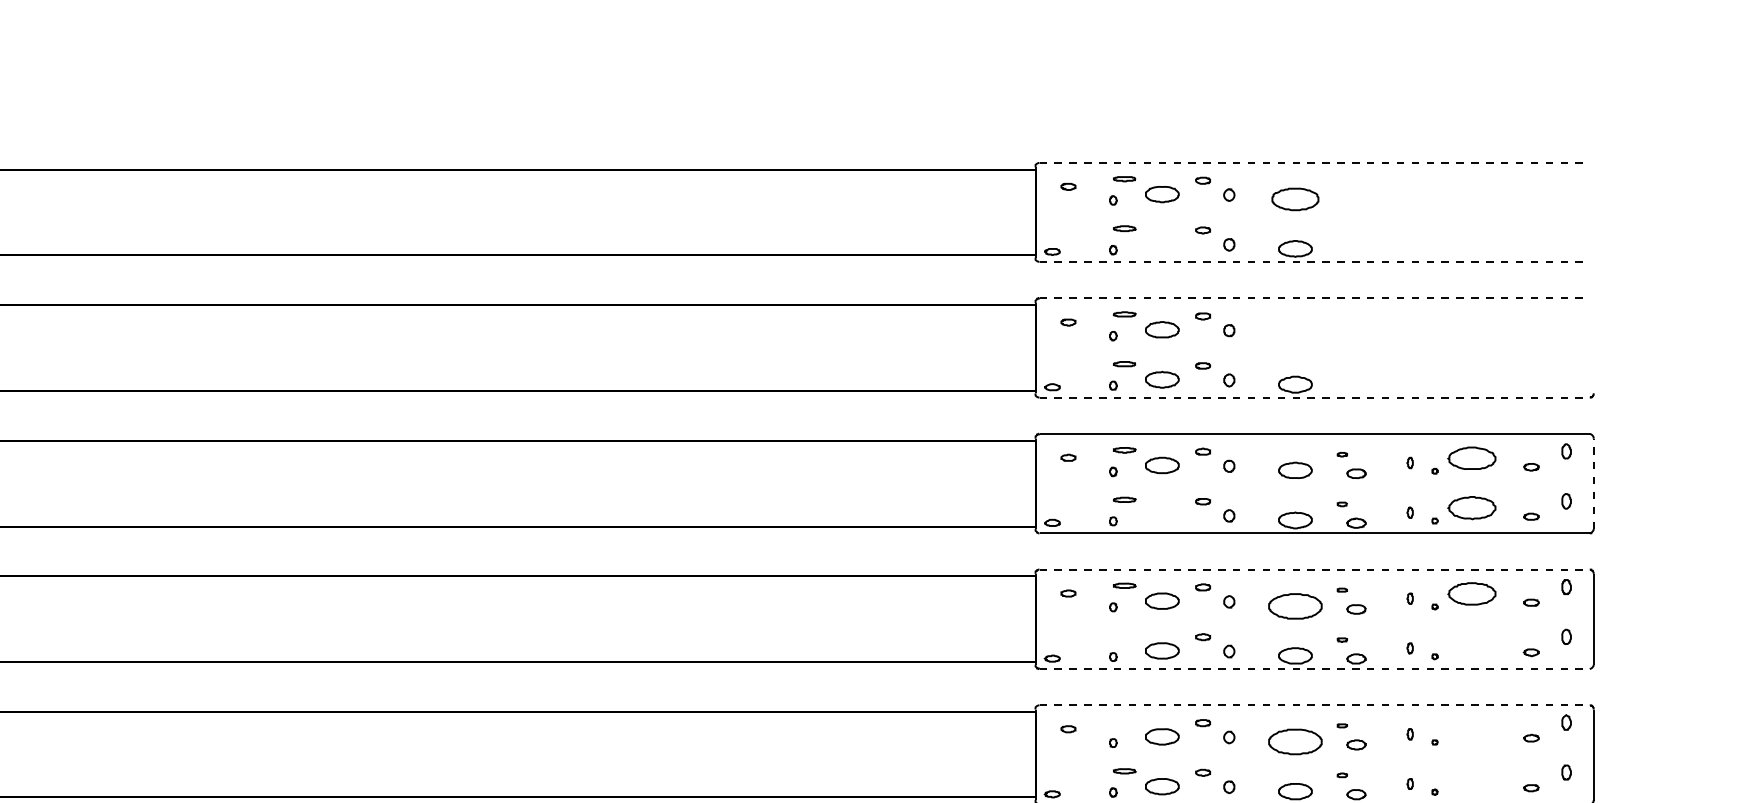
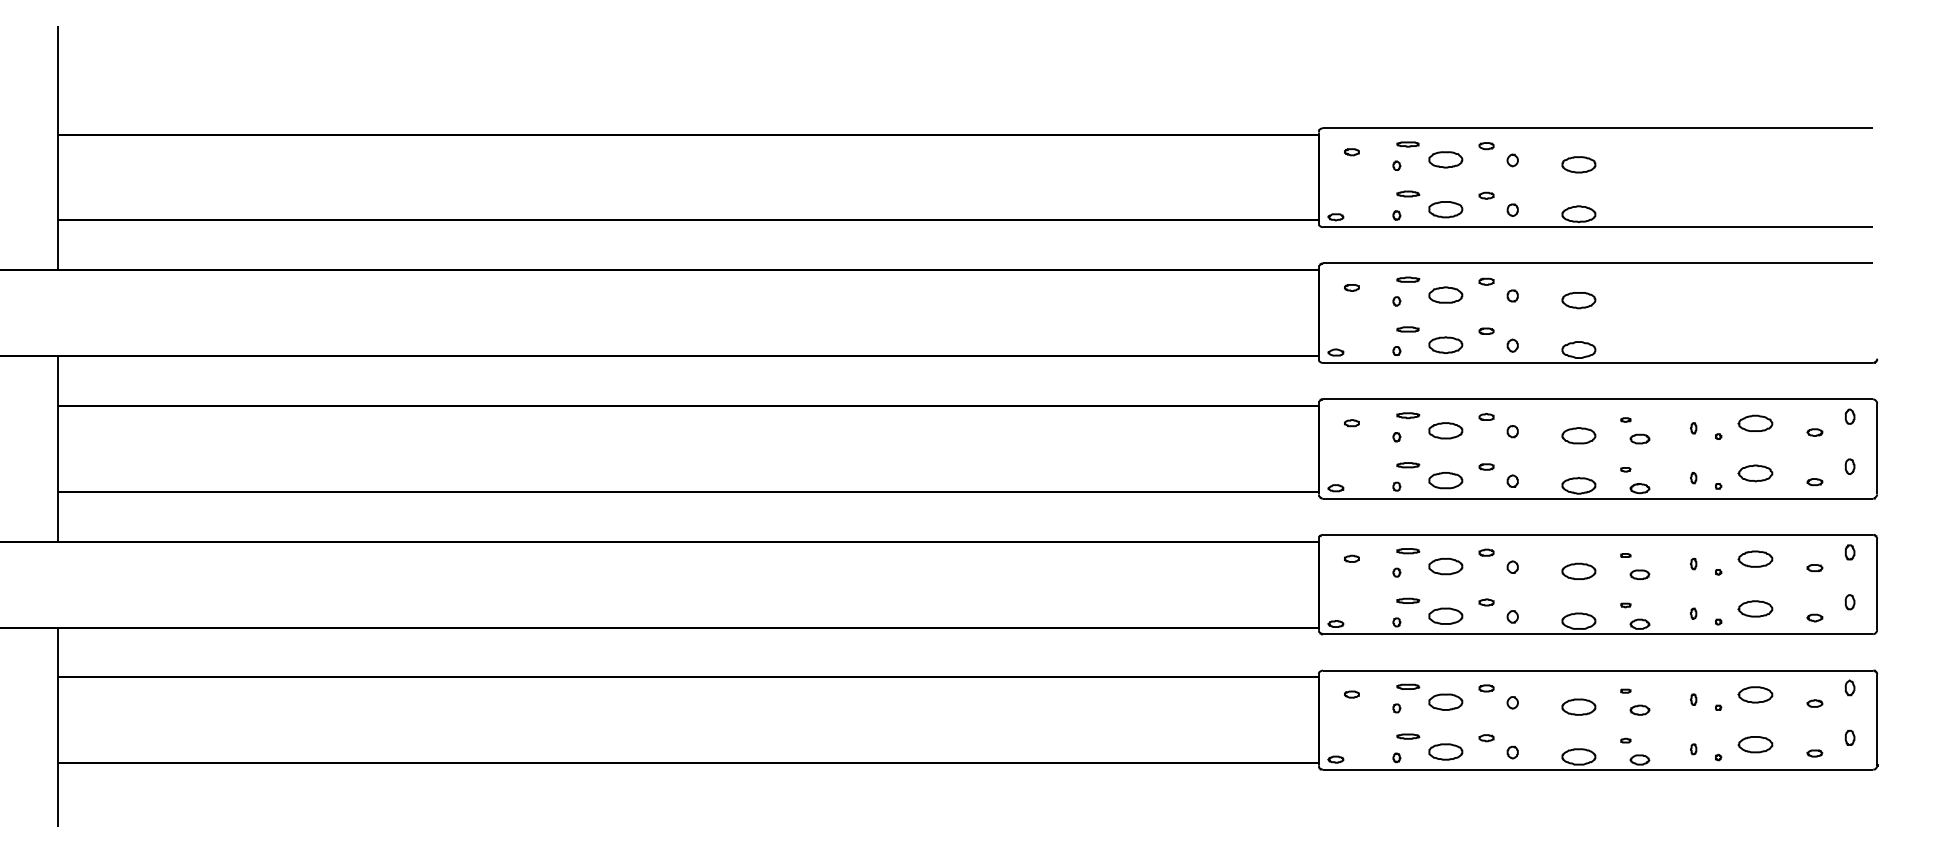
line: (1315, 163) -> (1598, 128), dashed -> solid
part: (1295, 199) -> (1578, 164), size x0.71
part: (1162, 244) -> (1445, 209), added
line: (1315, 262) -> (1598, 227), dashed -> solid
line: (1315, 298) -> (1598, 263), dashed -> solid
part: (1295, 335) -> (1578, 300), added
line: (1315, 397) -> (1598, 362), dashed -> solid
part: (1472, 457) -> (1755, 422), size x0.71
line: (1594, 483) -> (1877, 448), dashed -> solid
part: (1472, 508) -> (1755, 473), size x0.71
part: (1162, 515) -> (1445, 480), added
line: (1315, 569) -> (1598, 534), dashed -> solid
part: (1472, 593) -> (1755, 558), size x0.71
part: (1295, 605) -> (1578, 570), size x0.62
part: (1125, 635) -> (1408, 600), added
part: (1472, 643) -> (1755, 608), added
line: (1315, 669) -> (1598, 634), dashed -> solid
line: (1315, 705) -> (1598, 670), dashed -> solid
part: (1125, 721) -> (1408, 686), added
part: (1472, 729) -> (1755, 694), added
part: (1295, 741) -> (1578, 706), size x0.62
part: (1472, 779) -> (1755, 744), added

